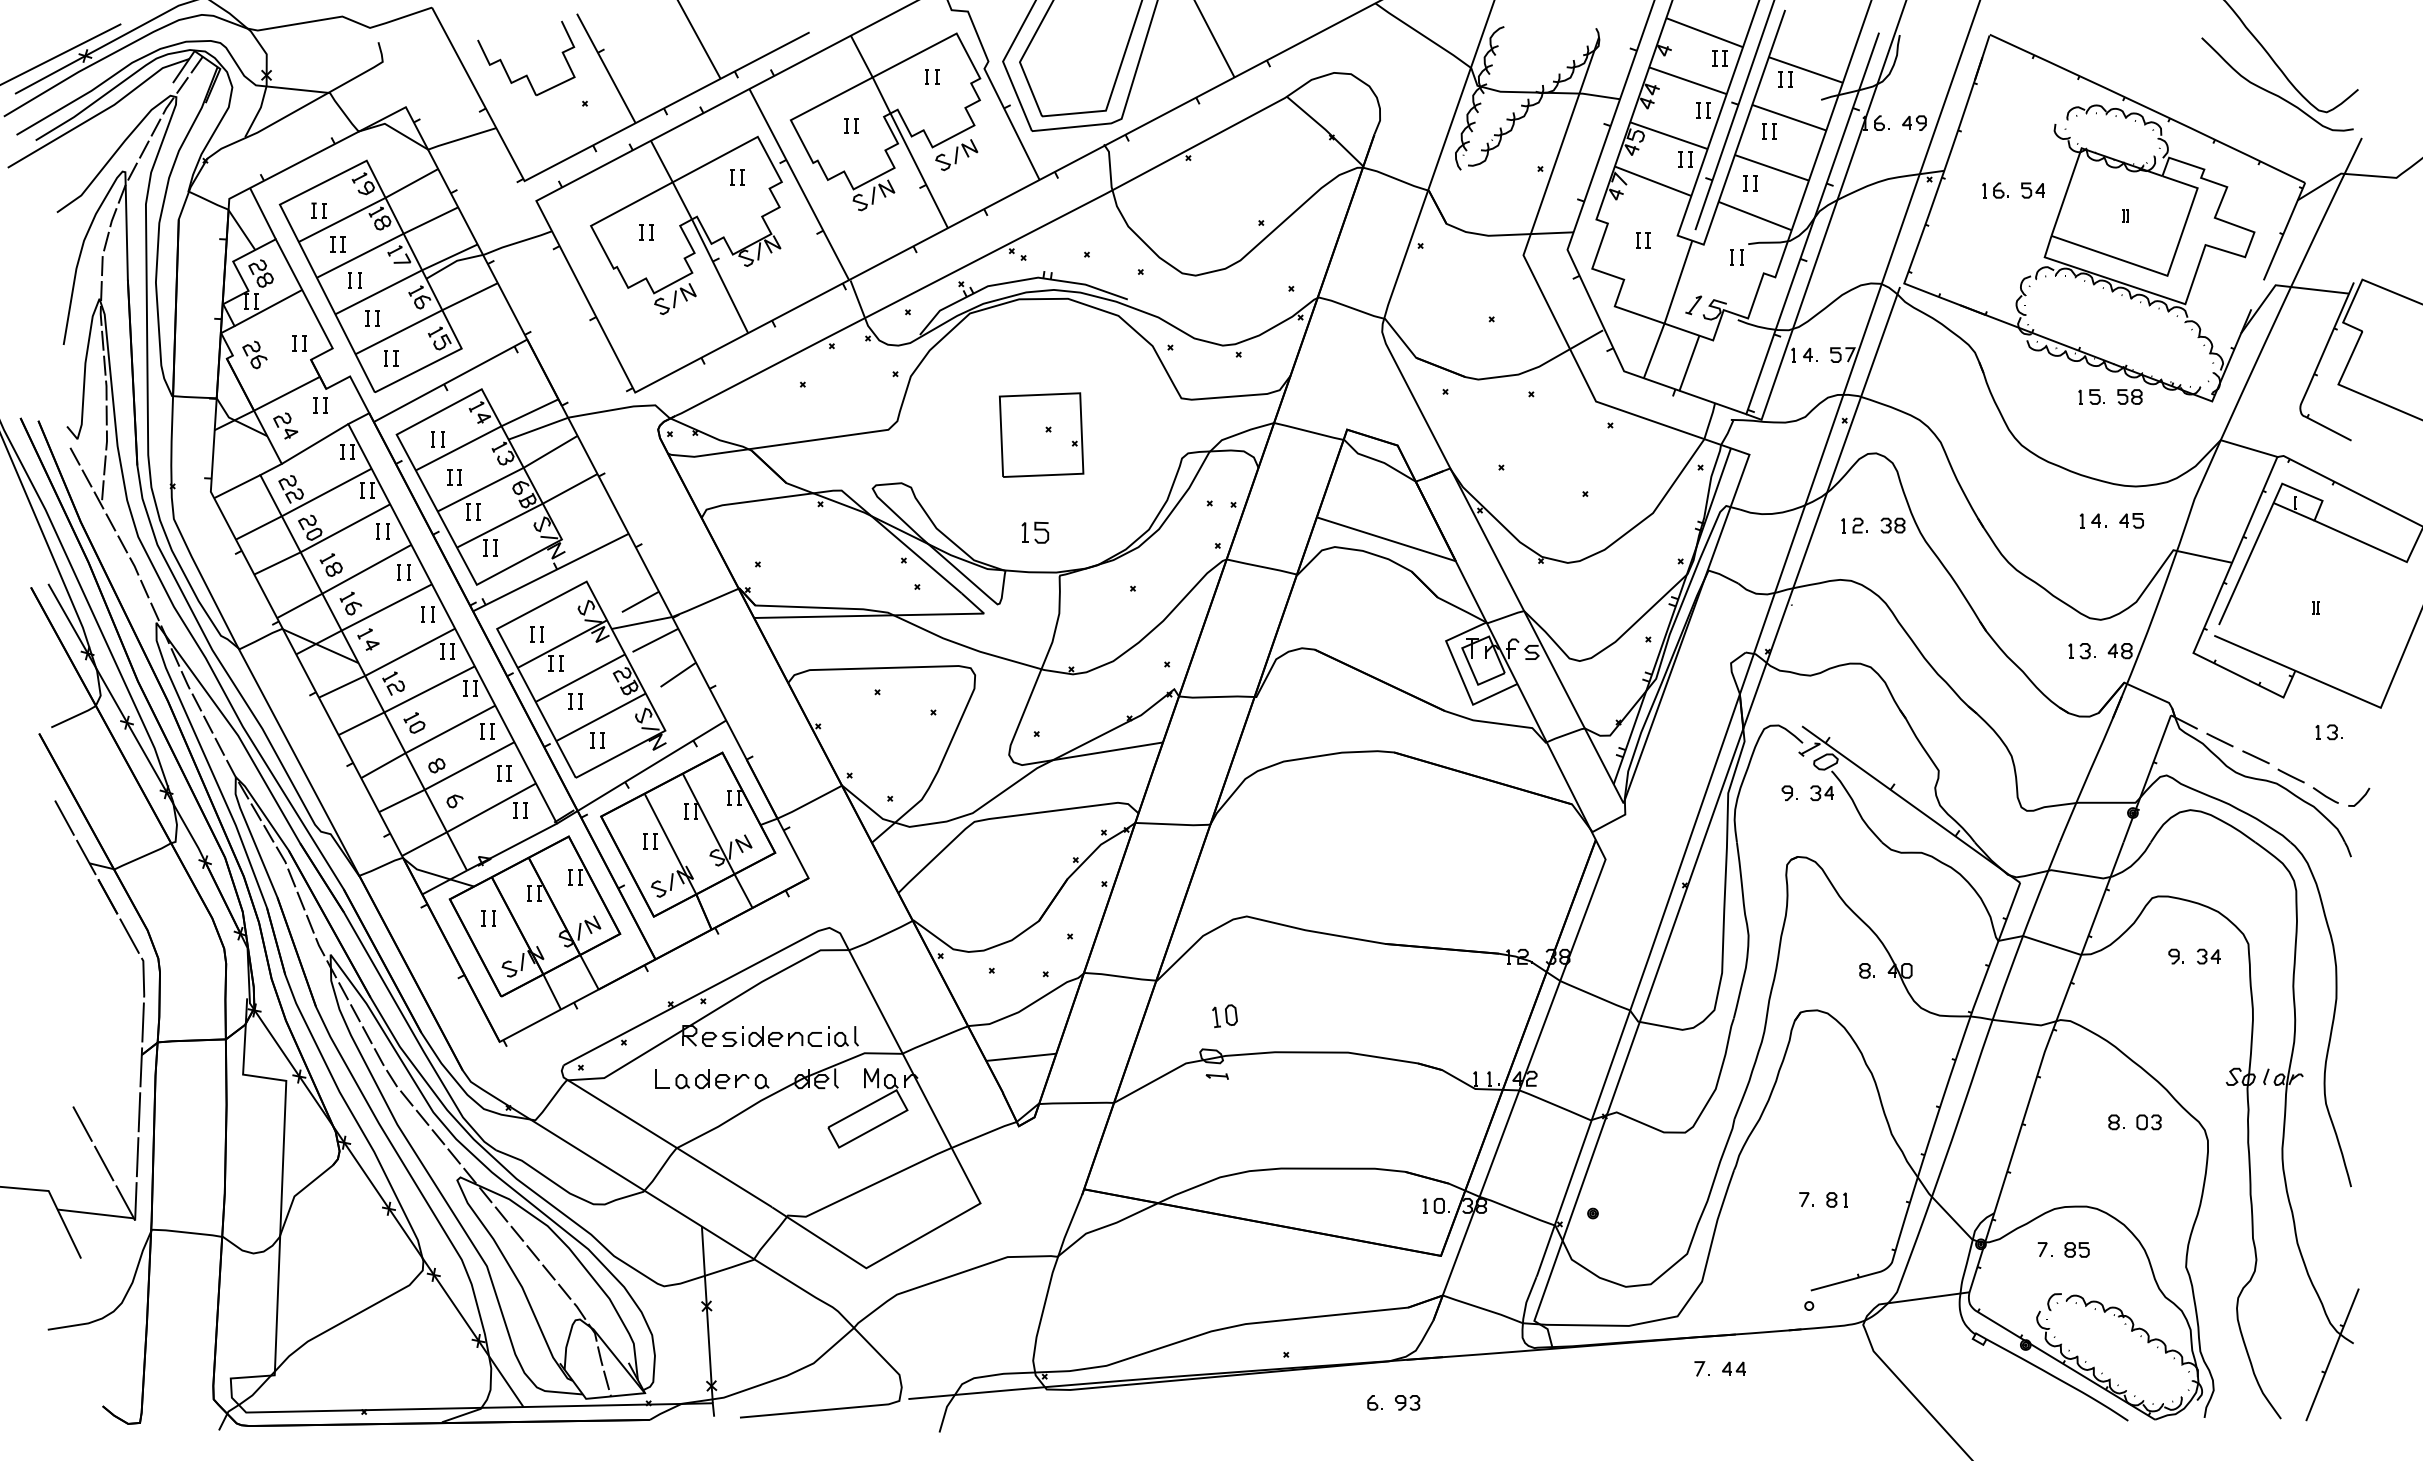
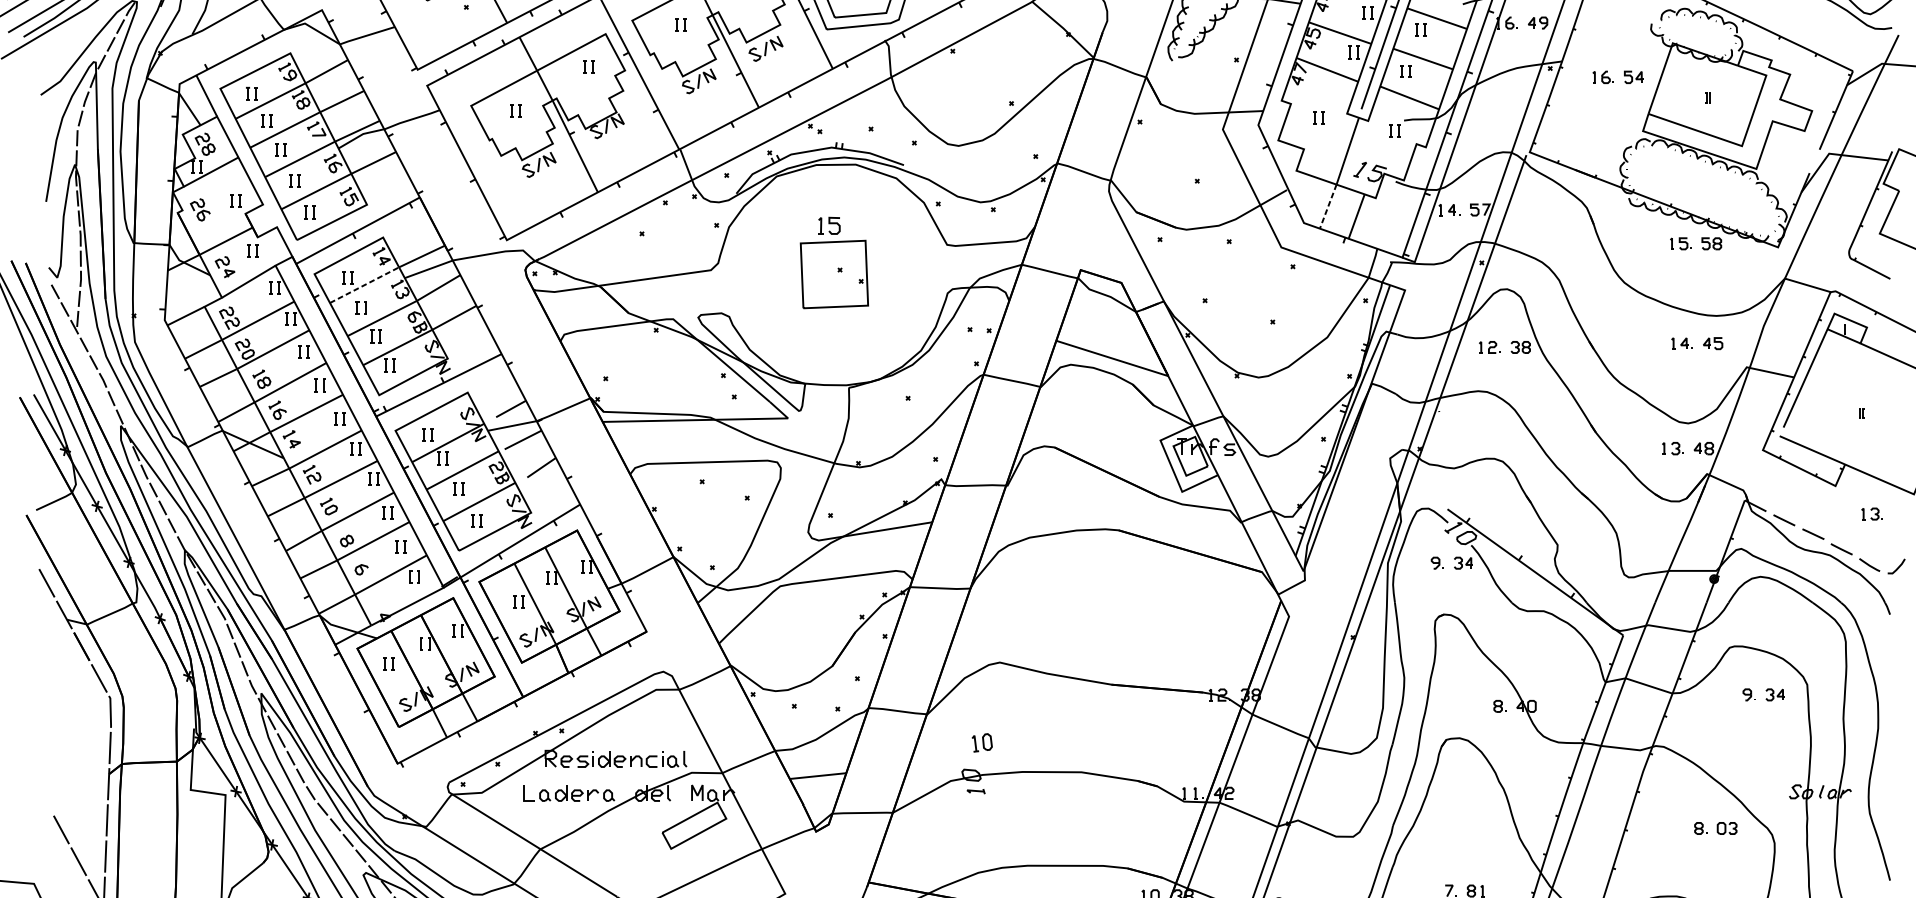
line: (1654, 350) -> (1328, 206), solid -> dashed
line: (460, 447) -> (366, 284), solid -> dashed
part: (1035, 532) -> (829, 225), moved

